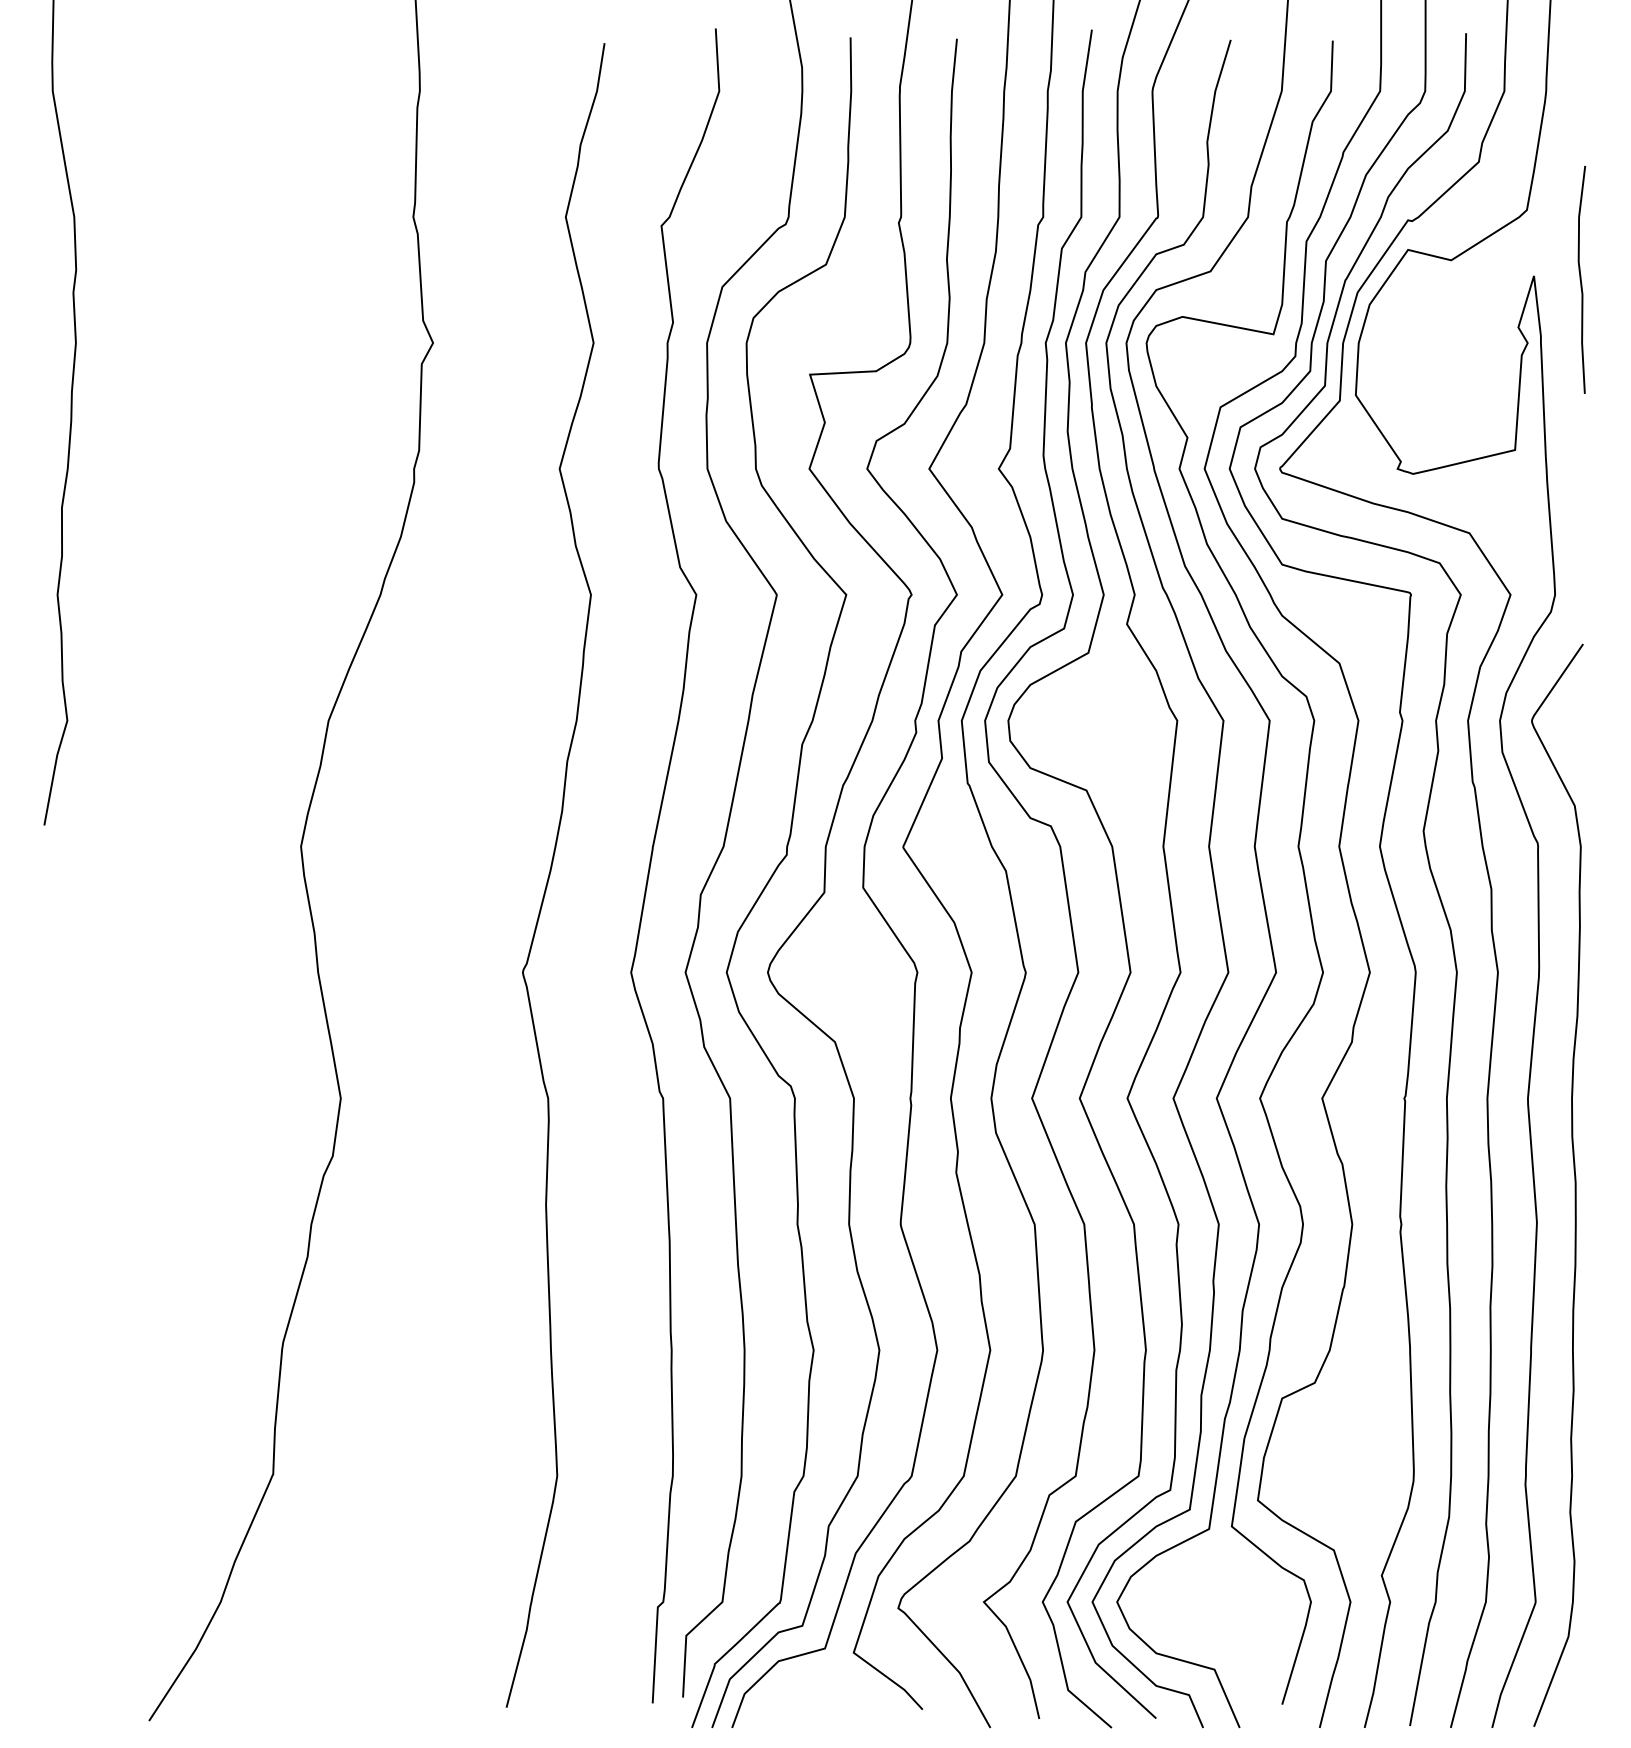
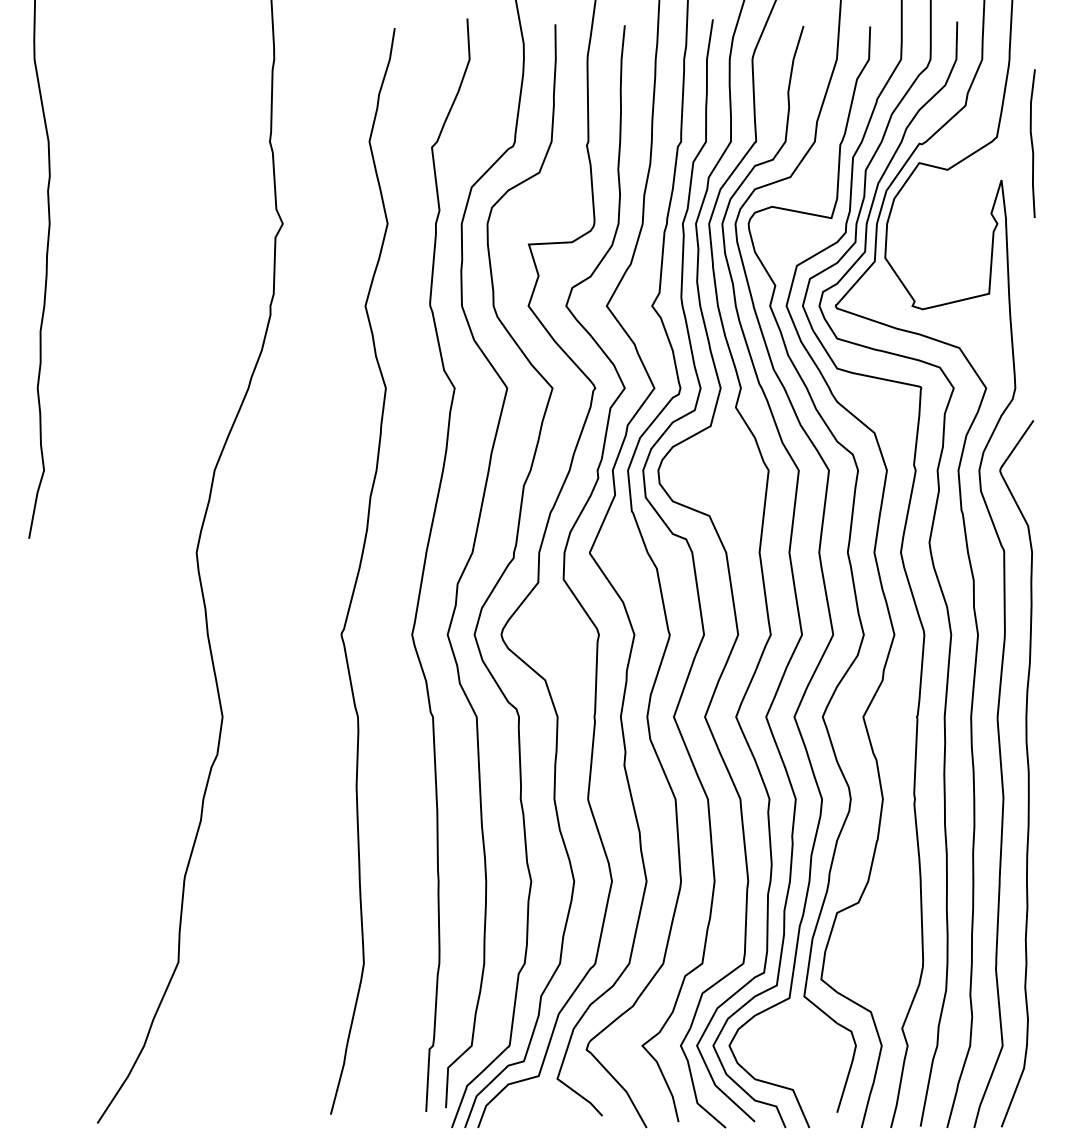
curve: (1581, 279) -> (1032, 143), moved

